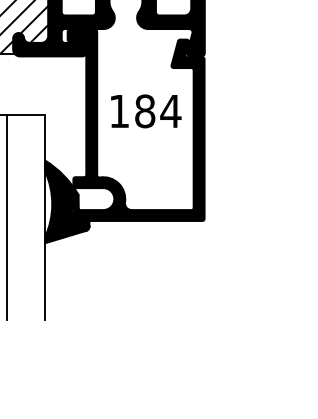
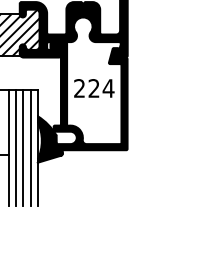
text: (131, 111) -> (86, 88), 184 -> 224
line: (19, 216) -> (23, 147), added
line: (32, 216) -> (30, 147), added

